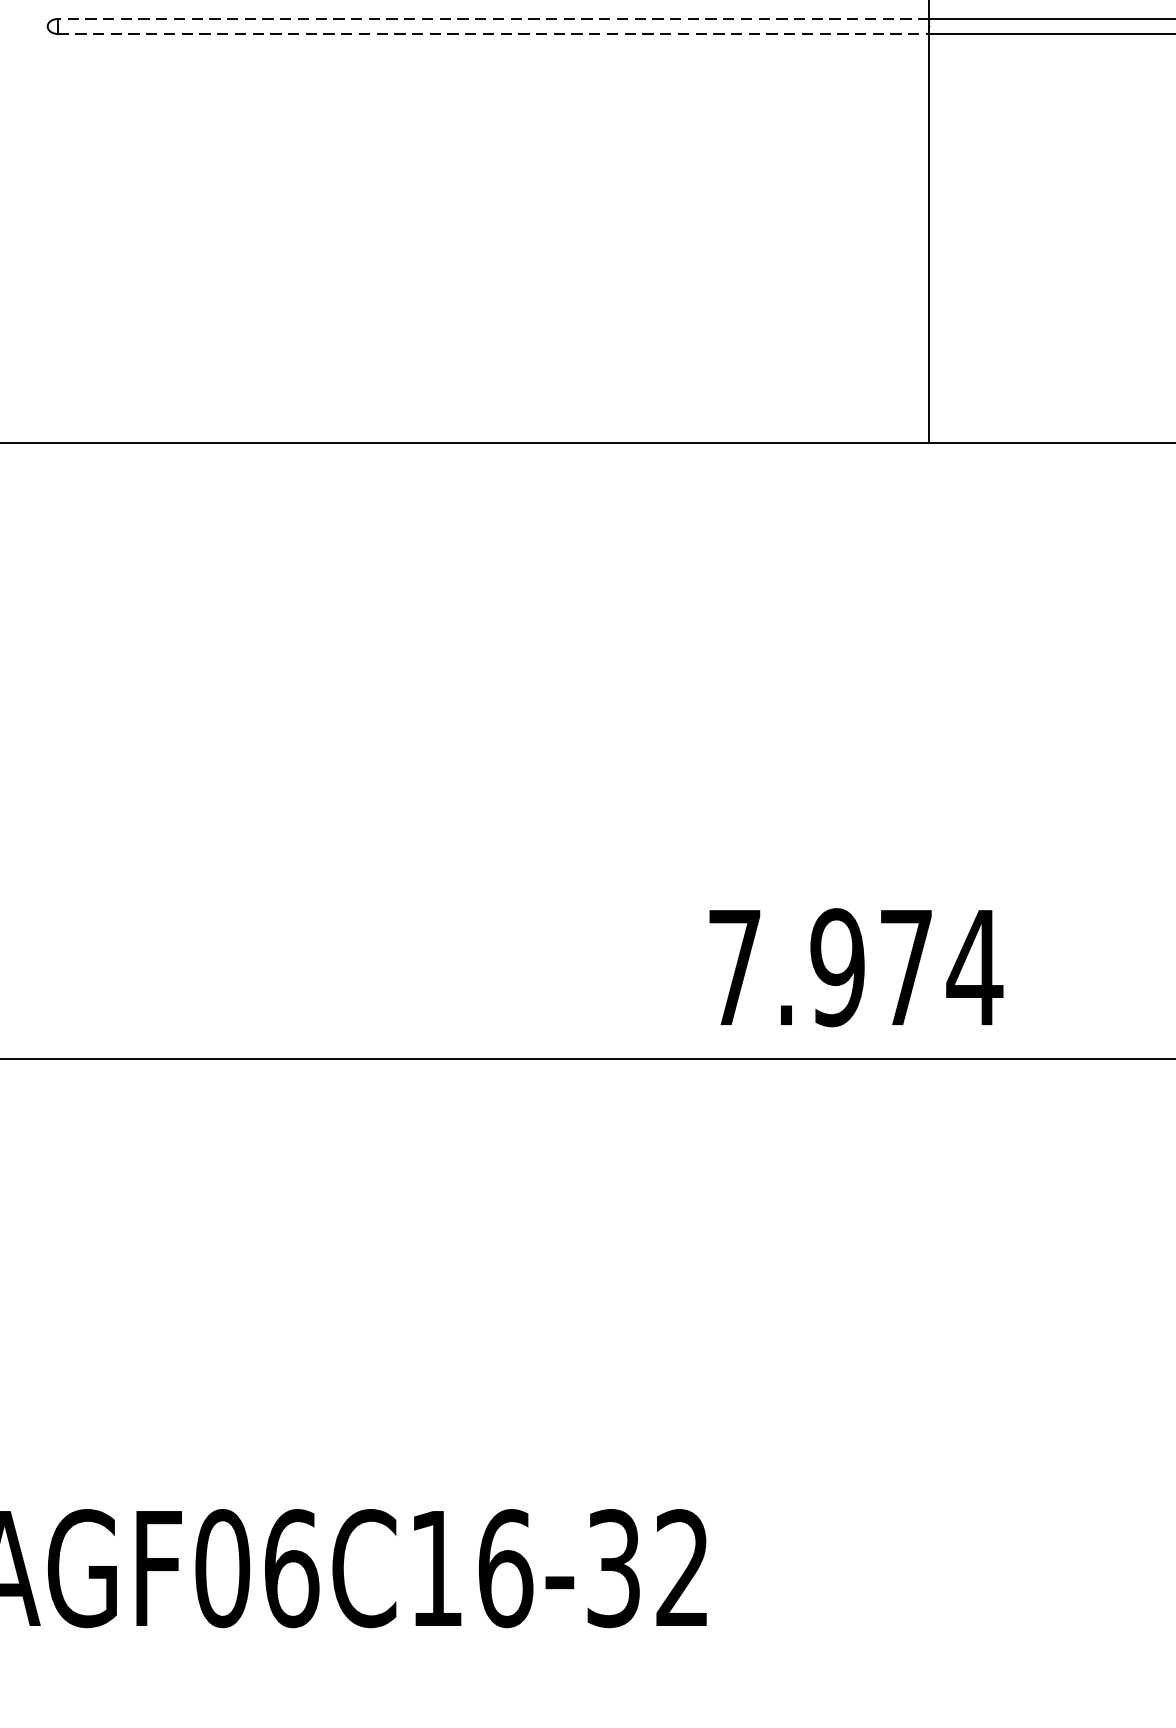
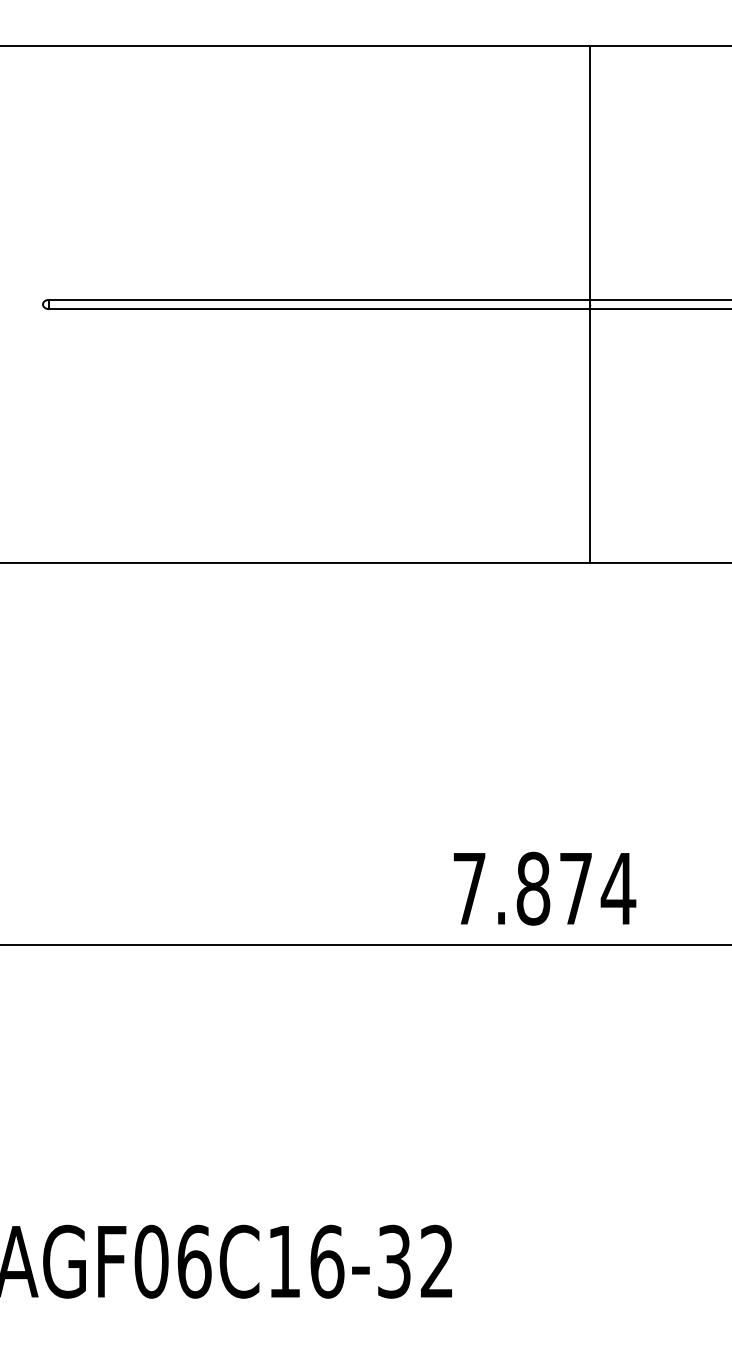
line: (493, 18) -> (319, 299), dashed -> solid
line: (493, 34) -> (319, 309), dashed -> solid
text: (837, 967) -> (533, 888), 7.974 -> 7.874

